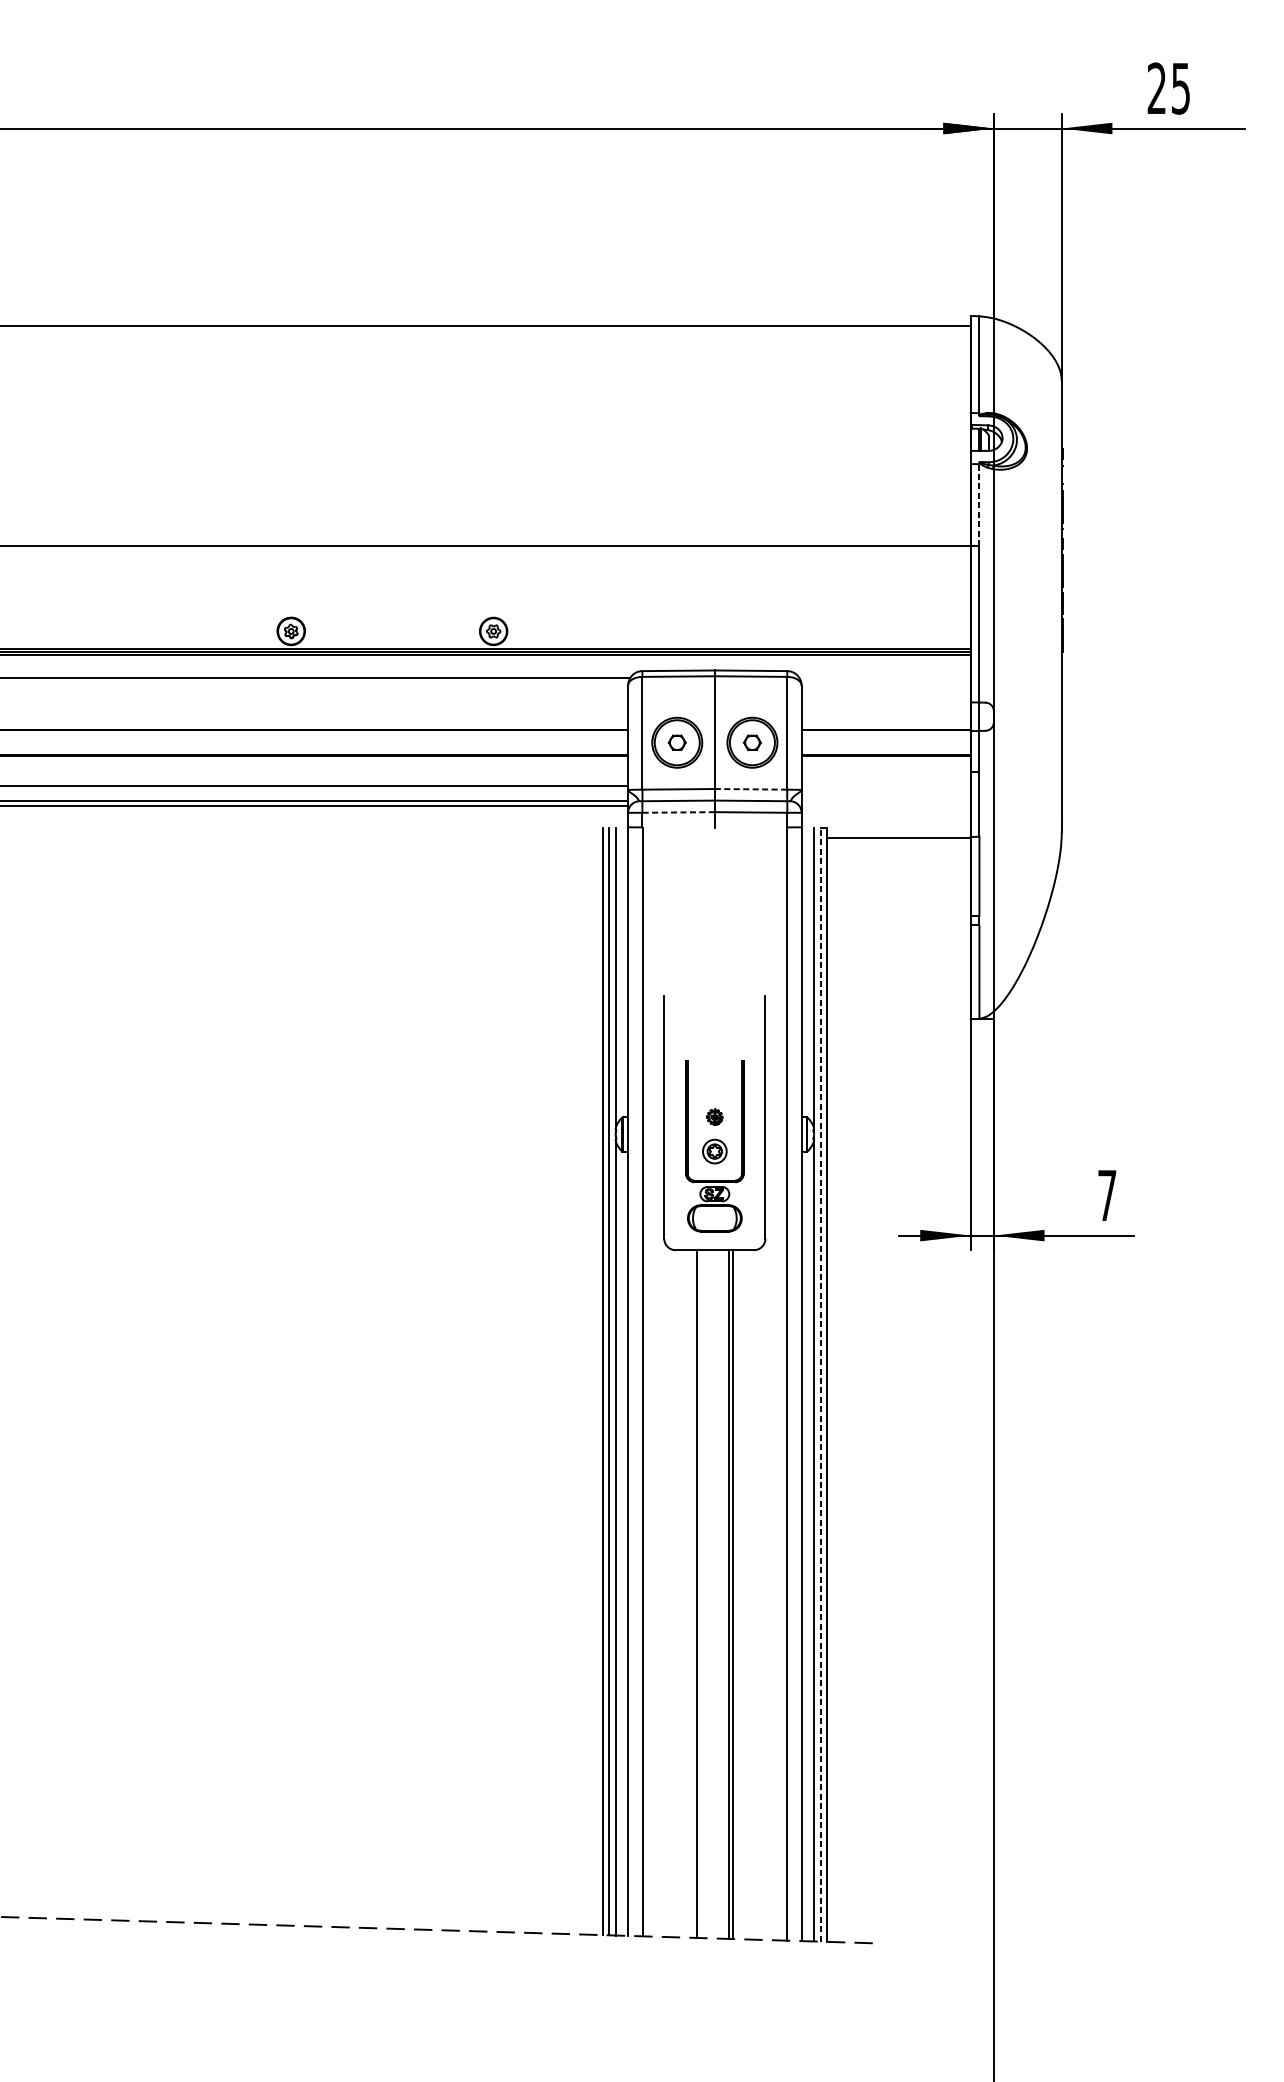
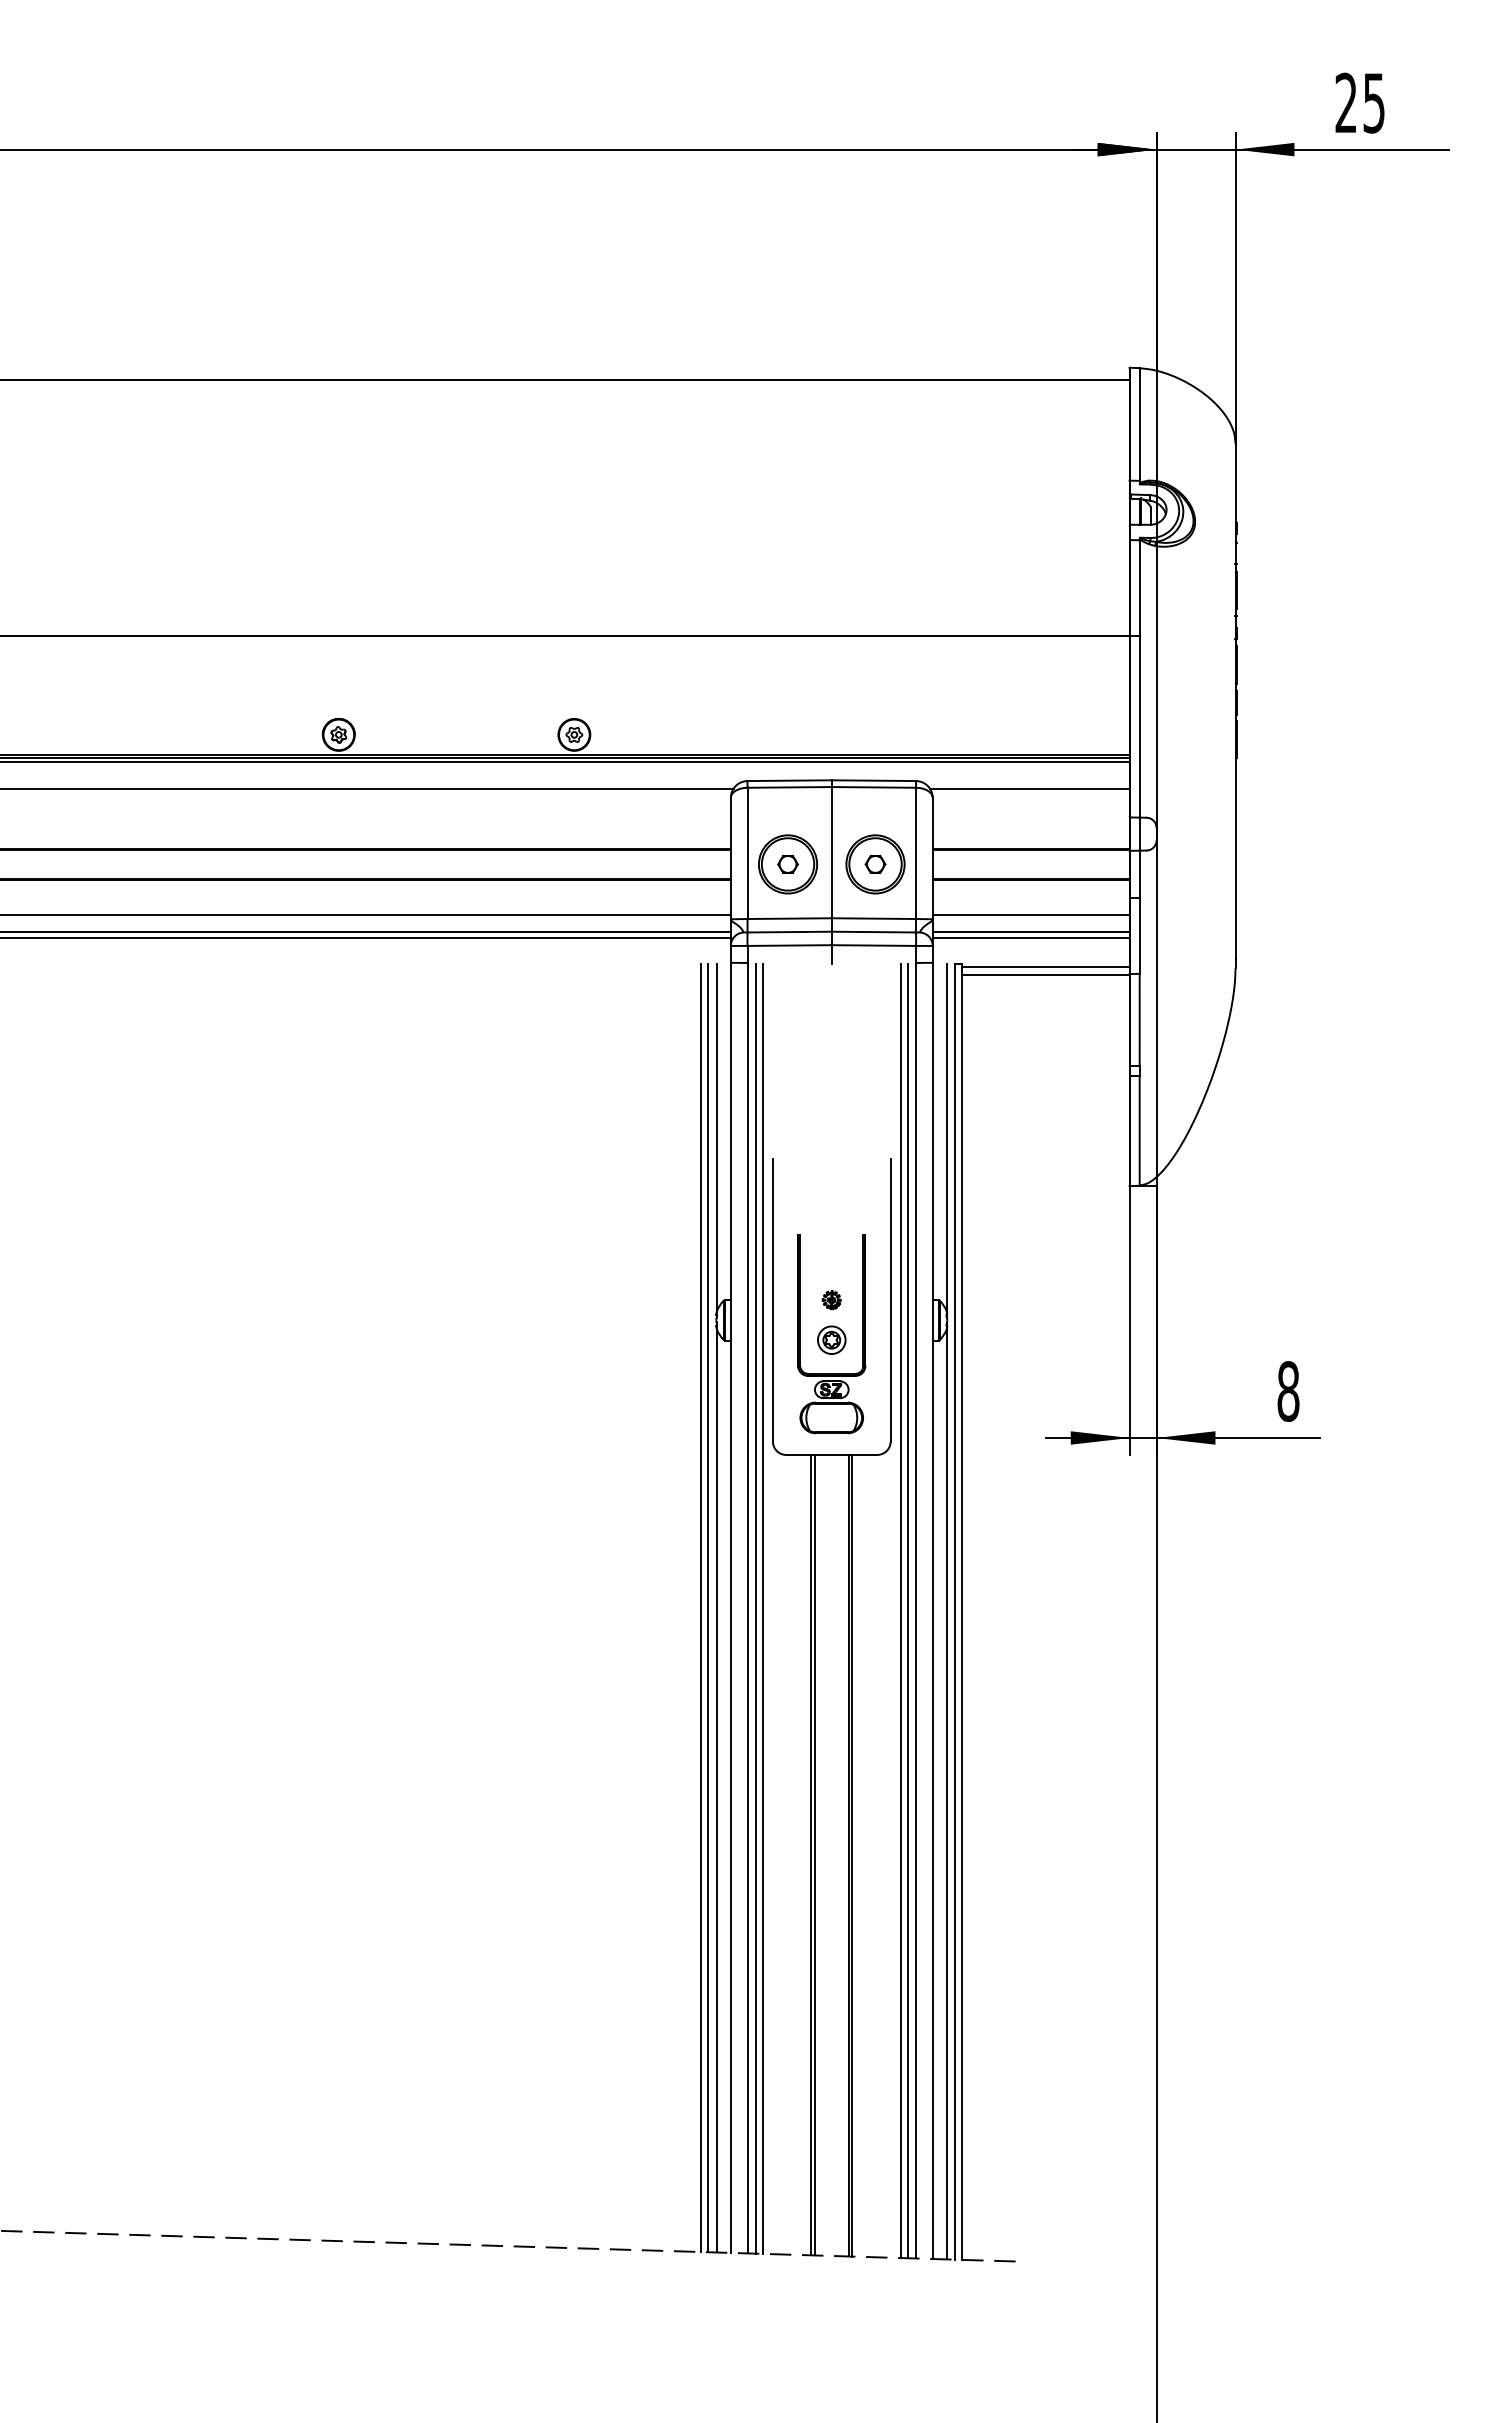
line: (979, 504) -> (1139, 587), dashed -> solid
line: (884, 677) -> (1029, 788), added
line: (885, 785) -> (1030, 914), added
line: (751, 789) -> (874, 918), dashed -> solid
line: (885, 800) -> (1030, 931), added
line: (885, 806) -> (1030, 938), added
line: (678, 812) -> (789, 945), dashed -> solid
line: (898, 831) -> (1045, 967), added
text: (1107, 1195) -> (1288, 1391), 7 -> 8
line: (650, 1382) -> (756, 1608), added
line: (655, 1382) -> (762, 1608), added
line: (773, 1383) -> (900, 1610), added
line: (779, 1383) -> (907, 1610), added
line: (821, 1384) -> (955, 1611), dashed -> solid
line: (700, 1593) -> (814, 1854), added

